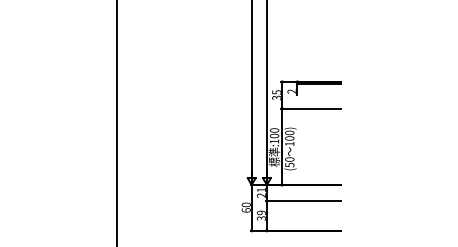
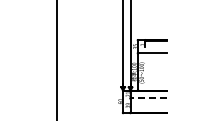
line: (301, 201) -> (147, 98), solid -> dashed

